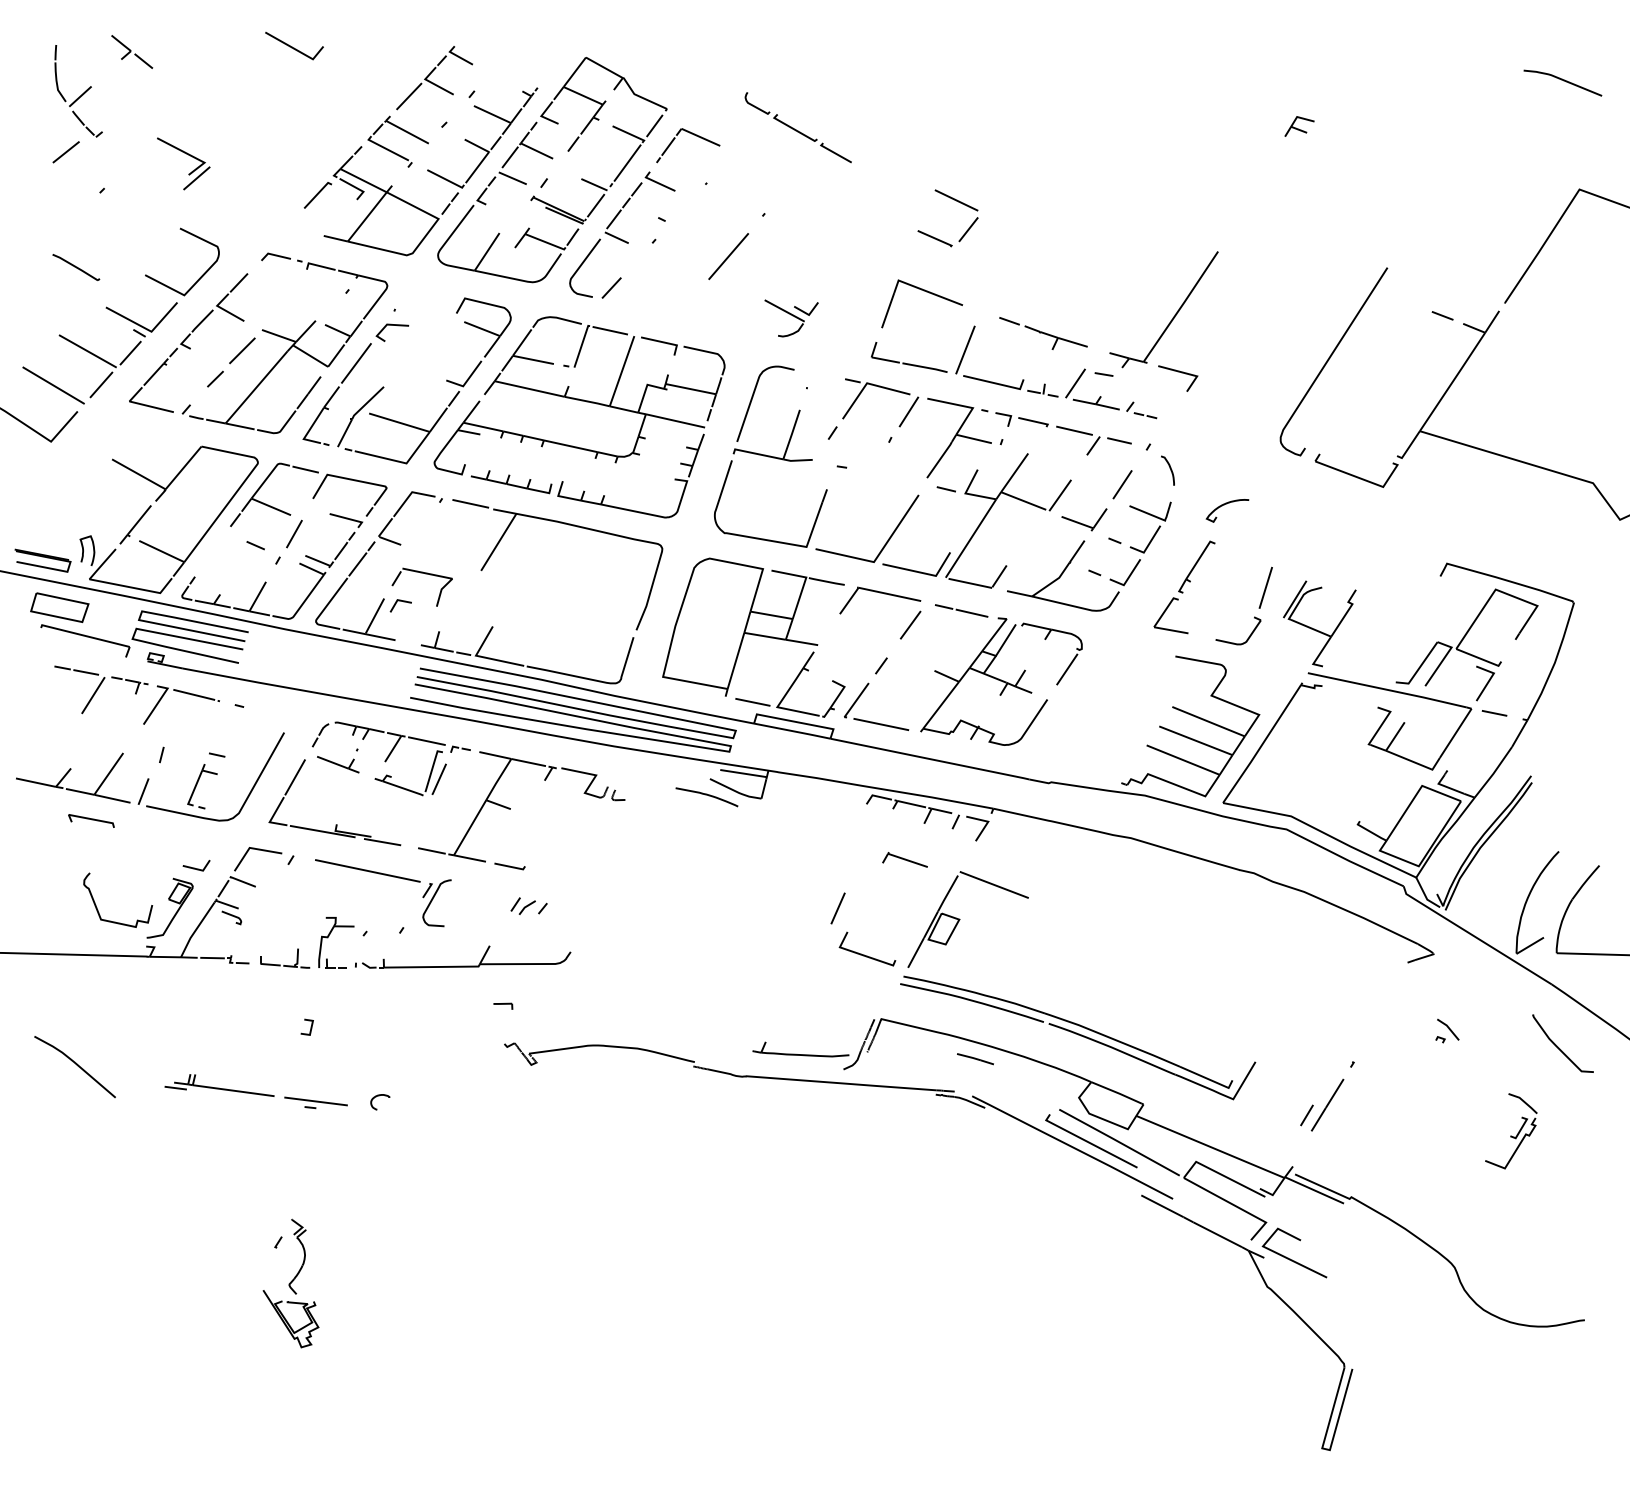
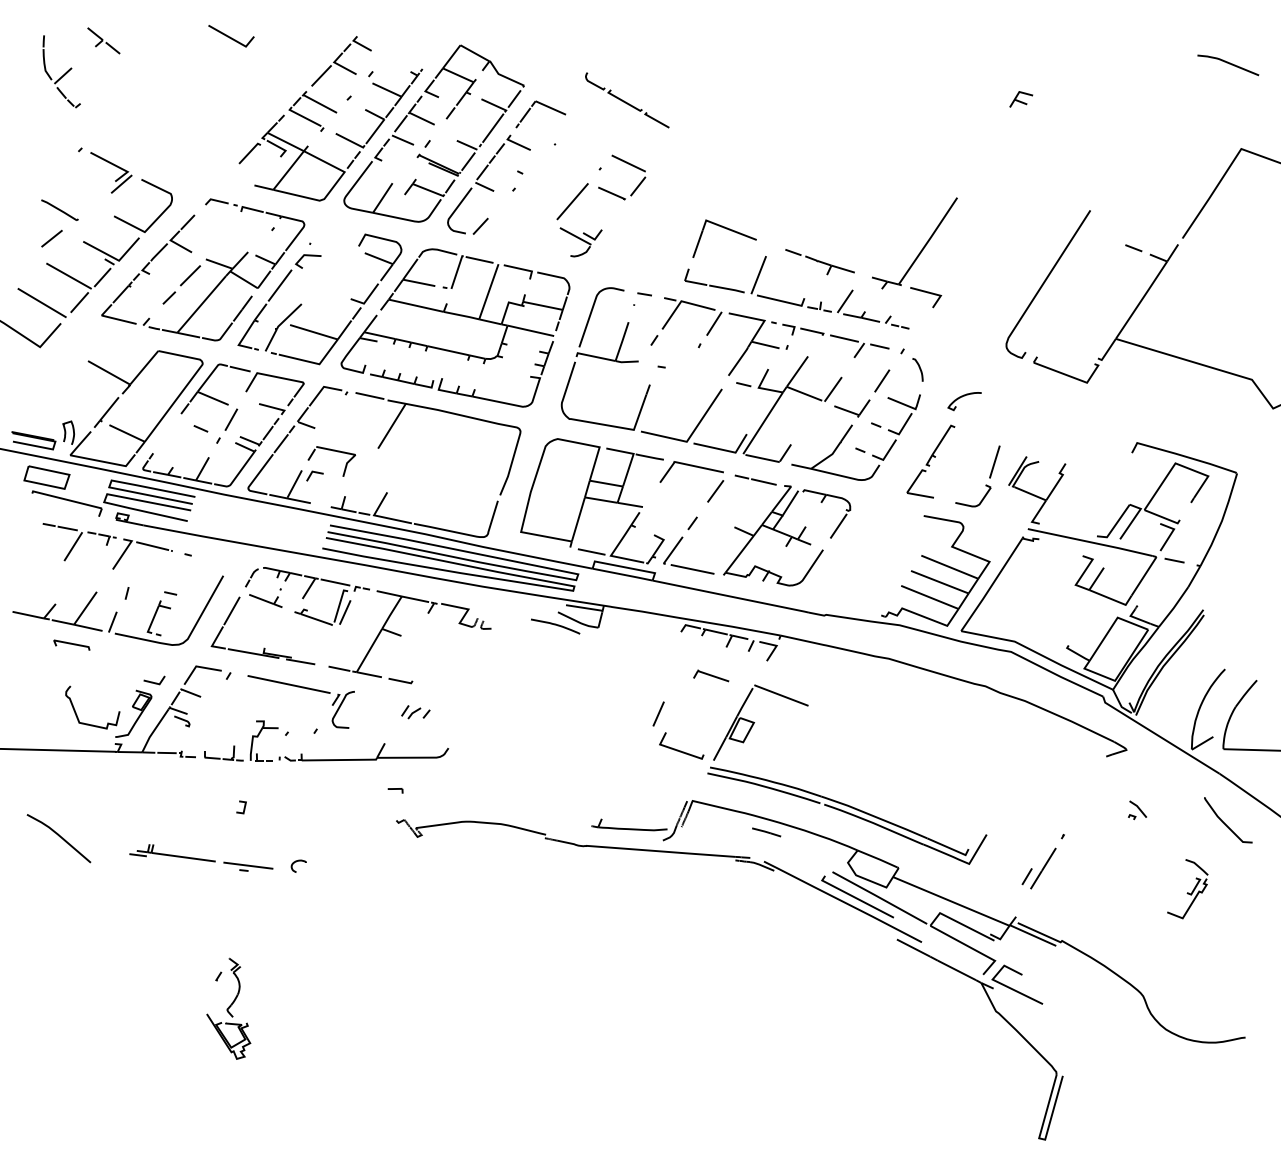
line: (65, 152) -> (51, 238), moved
part: (187, 155) -> (114, 166), moved
part: (956, 201) -> (628, 164), moved
part: (790, 318) -> (580, 242), moved
line: (1103, 374) -> (644, 294), moved

